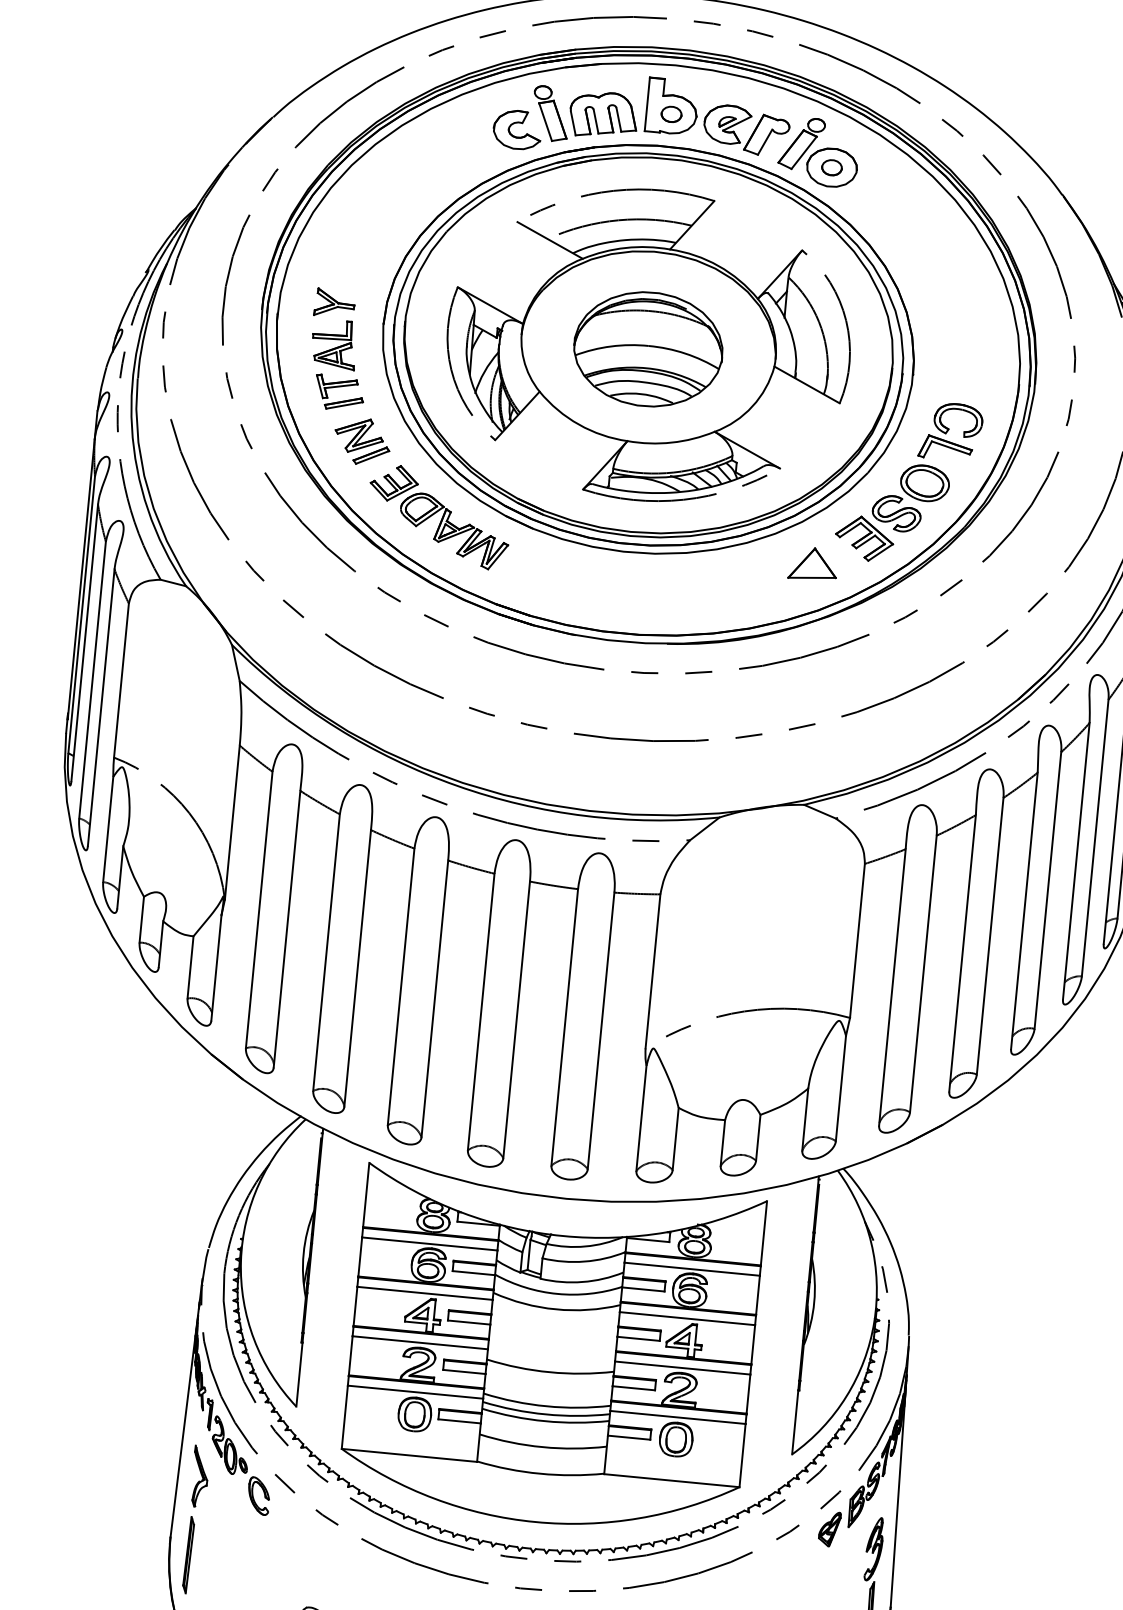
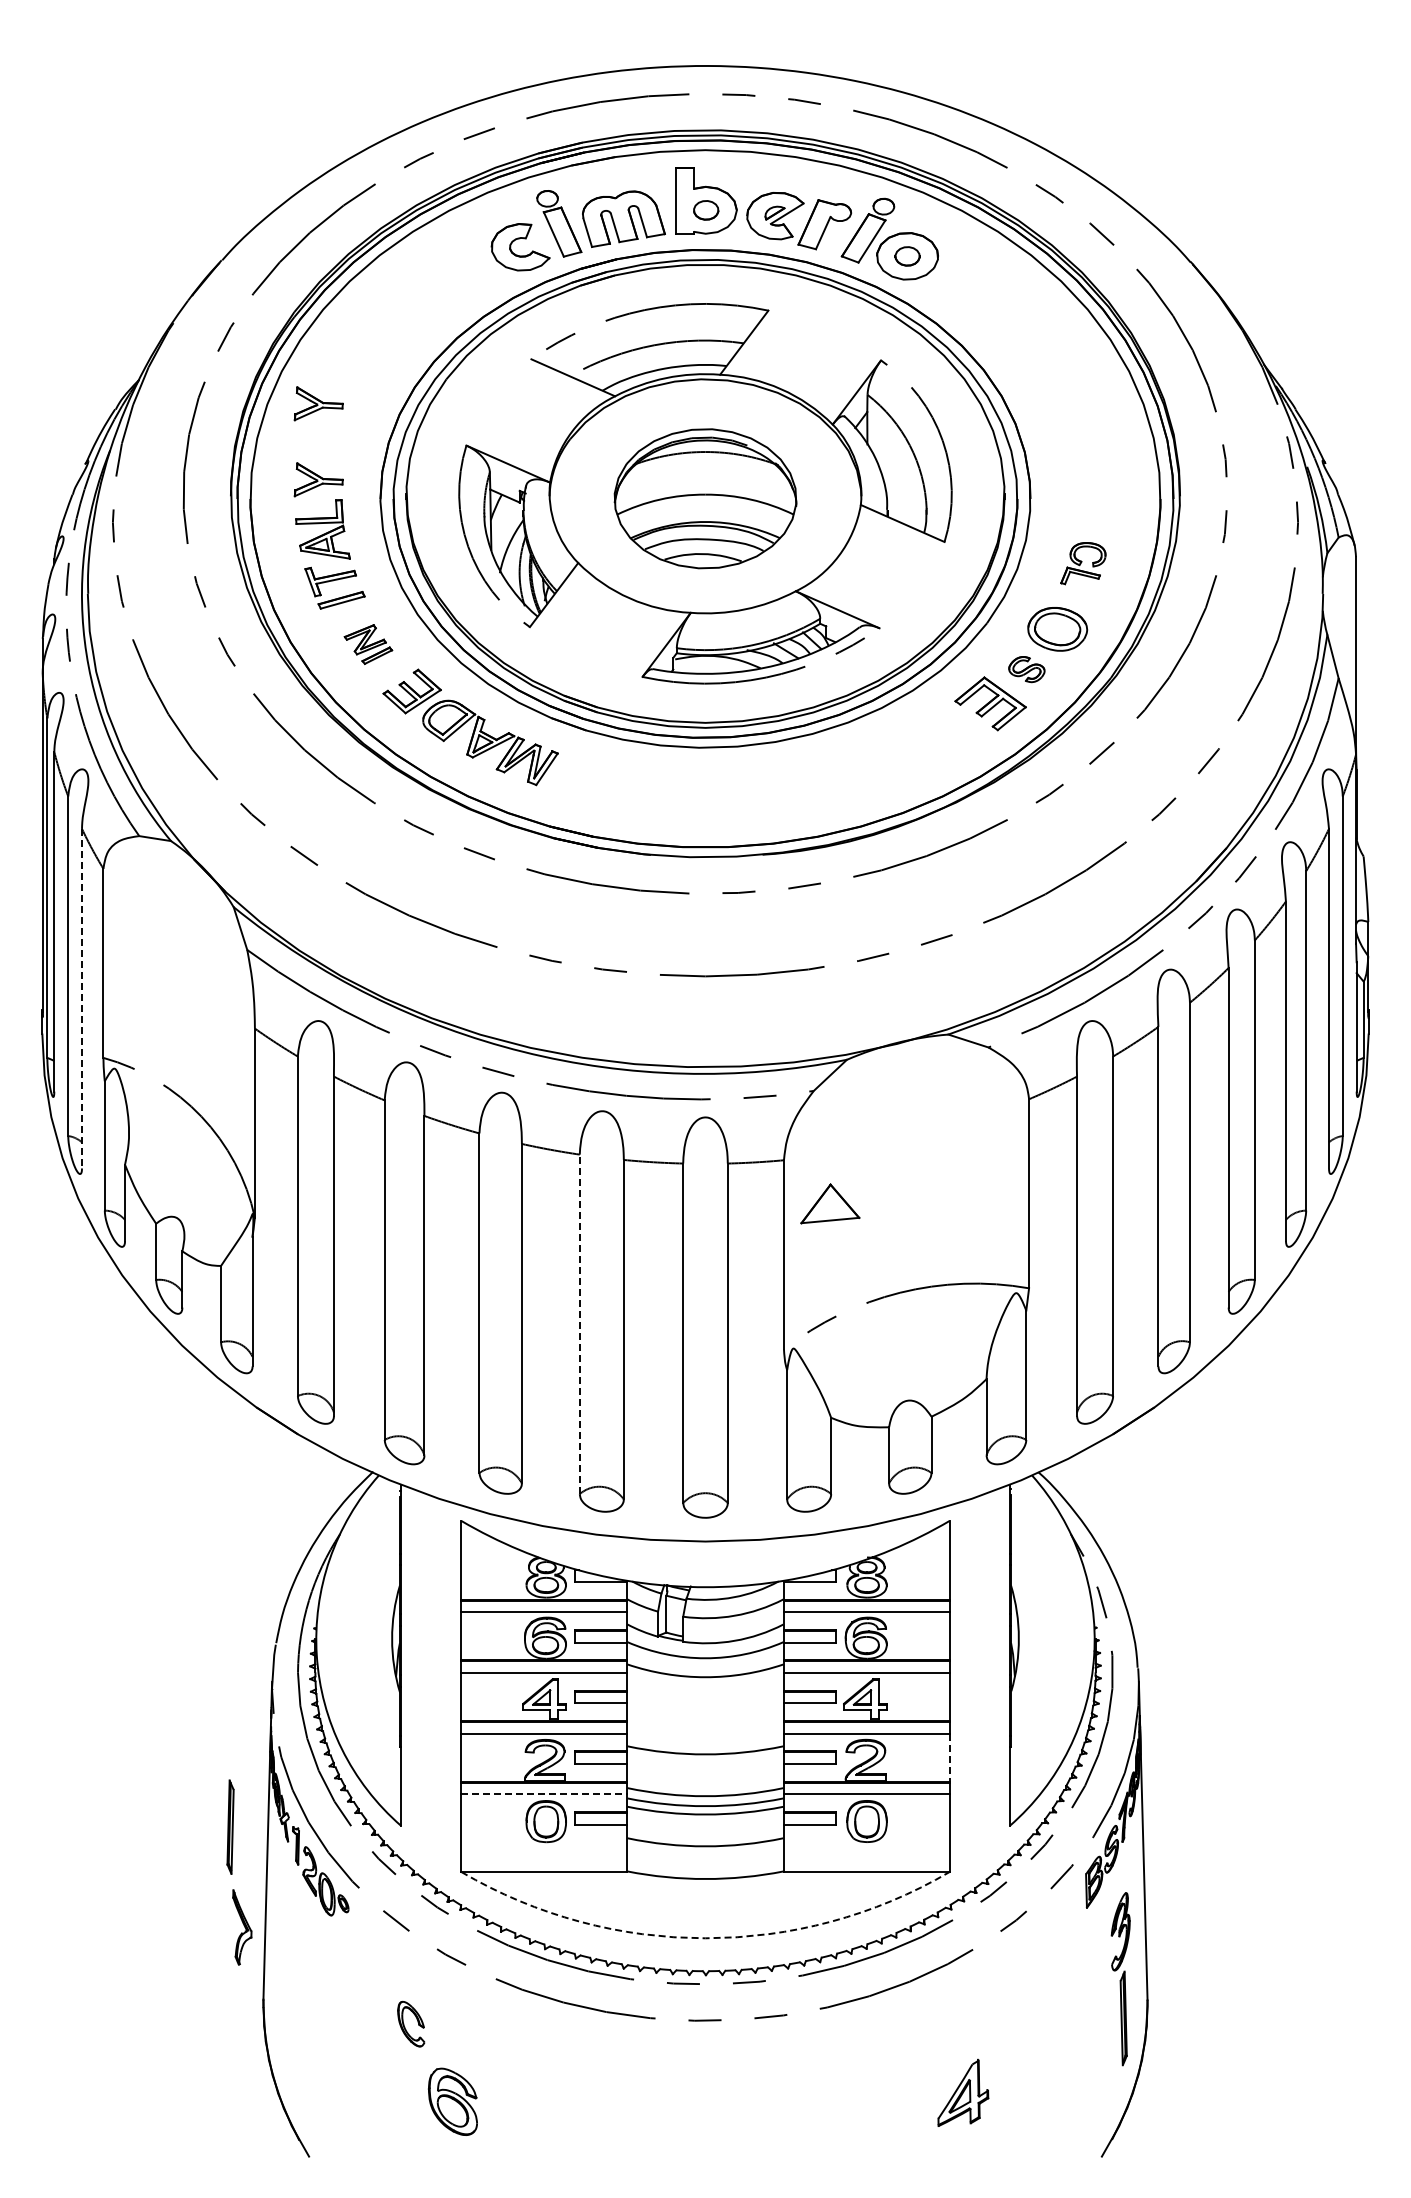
part: (340, 241) -> (318, 403), added
part: (951, 431) -> (1083, 563), size x0.6
part: (362, 441) -> (368, 644), size x0.7
part: (896, 513) -> (1026, 669), size x0.6
part: (813, 563) -> (830, 1203), moved
line: (101, 707) -> (82, 998), solid -> dashed
line: (480, 1012) -> (579, 1324), solid -> dashed
line: (415, 1392) -> (544, 1794), solid -> dashed
line: (748, 1393) -> (949, 1757), solid -> dashed
part: (200, 1476) -> (242, 1927), moved
part: (264, 1495) -> (417, 2022), moved
arc: (535, 1522) -> (705, 1938), solid -> dashed
part: (829, 1529) -> (1064, 1912), removed
part: (188, 1554) -> (230, 1826), moved

